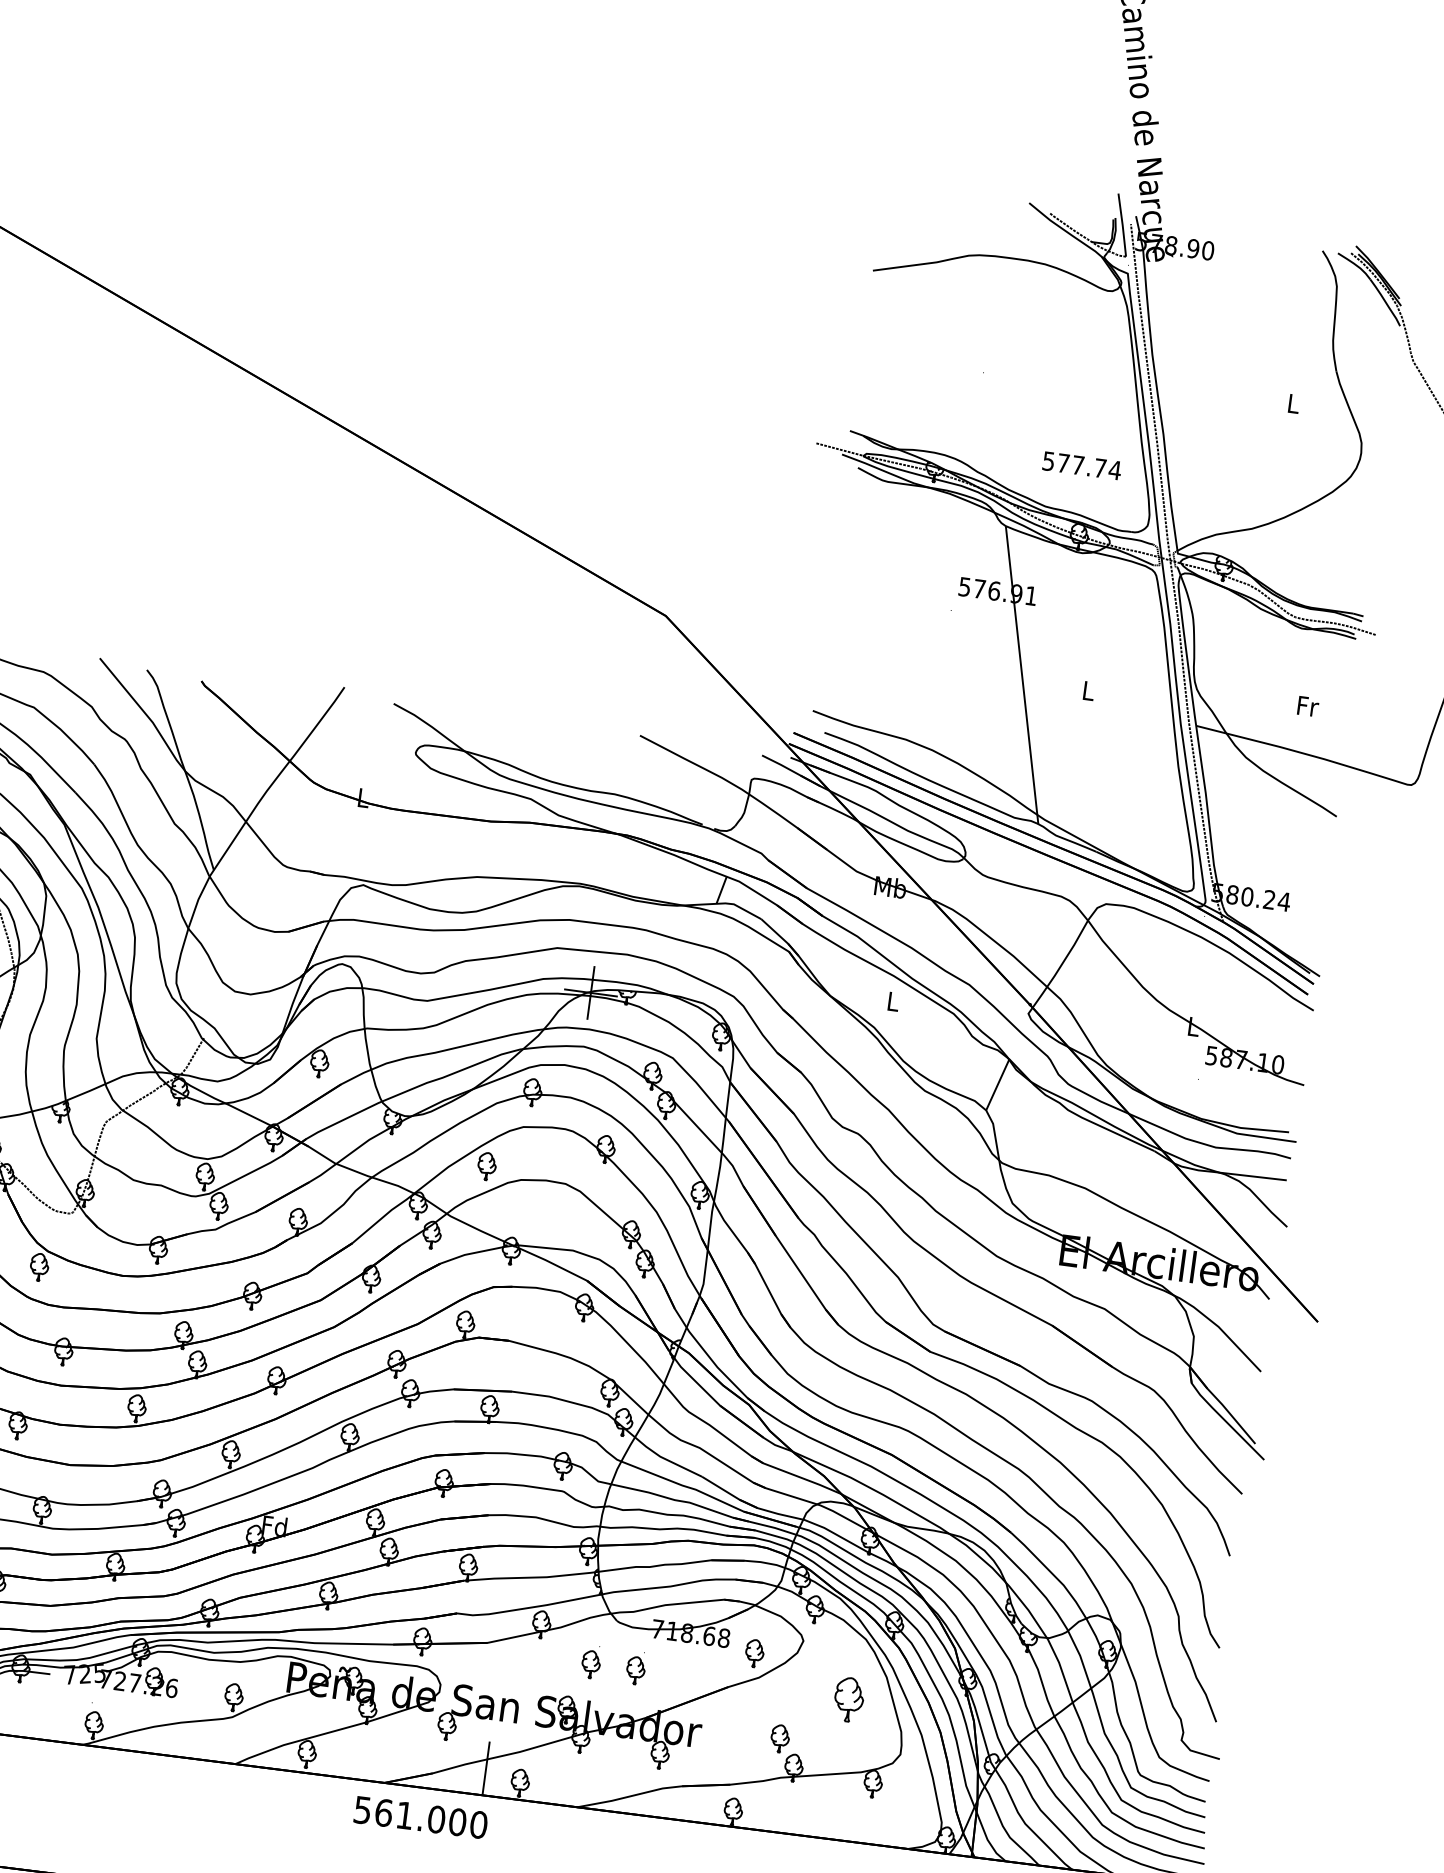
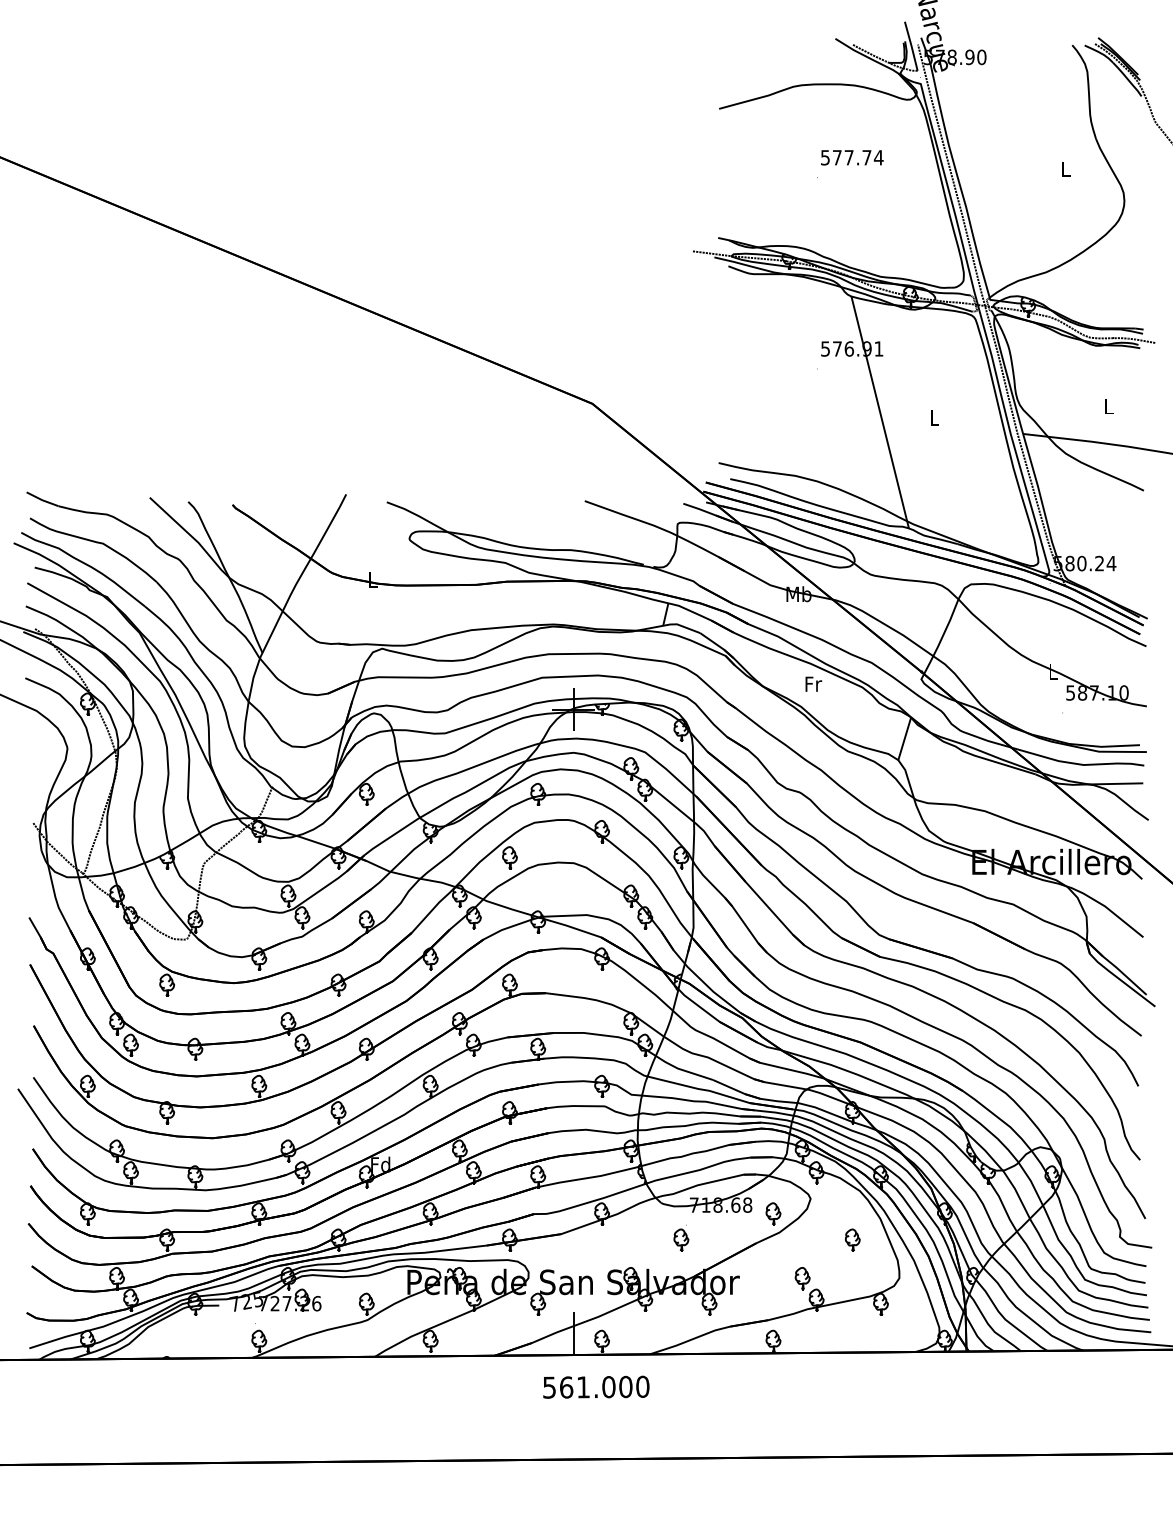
text: (1082, 465) -> (852, 157), moved
text: (1308, 706) -> (1109, 406), Fr -> L
text: (893, 1000) -> (813, 683), L -> Fr
part: (591, 1661) -> (645, 1237), removed
part: (848, 1698) -> (852, 1239), size x0.62
text: (421, 1816) -> (596, 1386), moved

